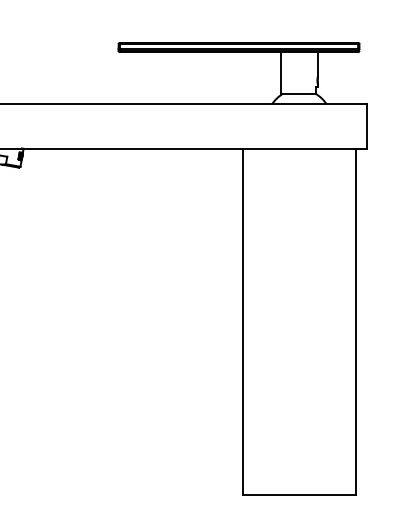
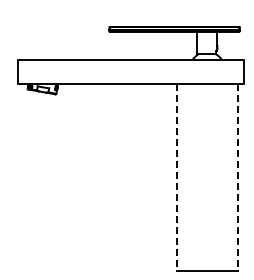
line: (242, 321) -> (176, 177), solid -> dashed
line: (355, 321) -> (237, 177), solid -> dashed

